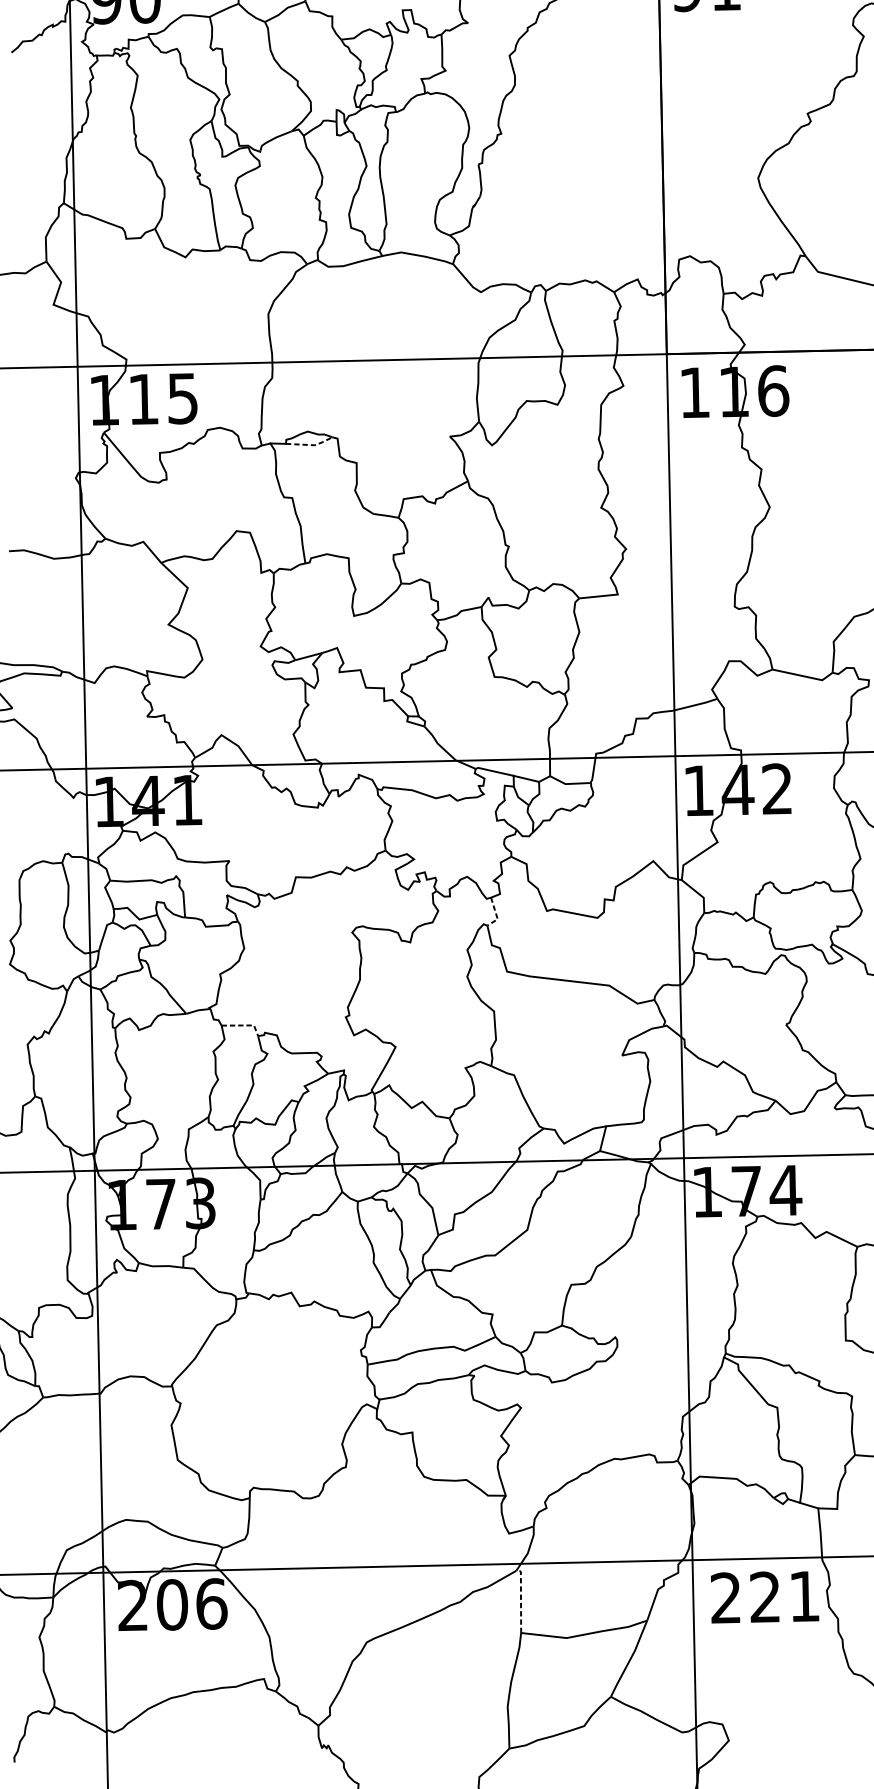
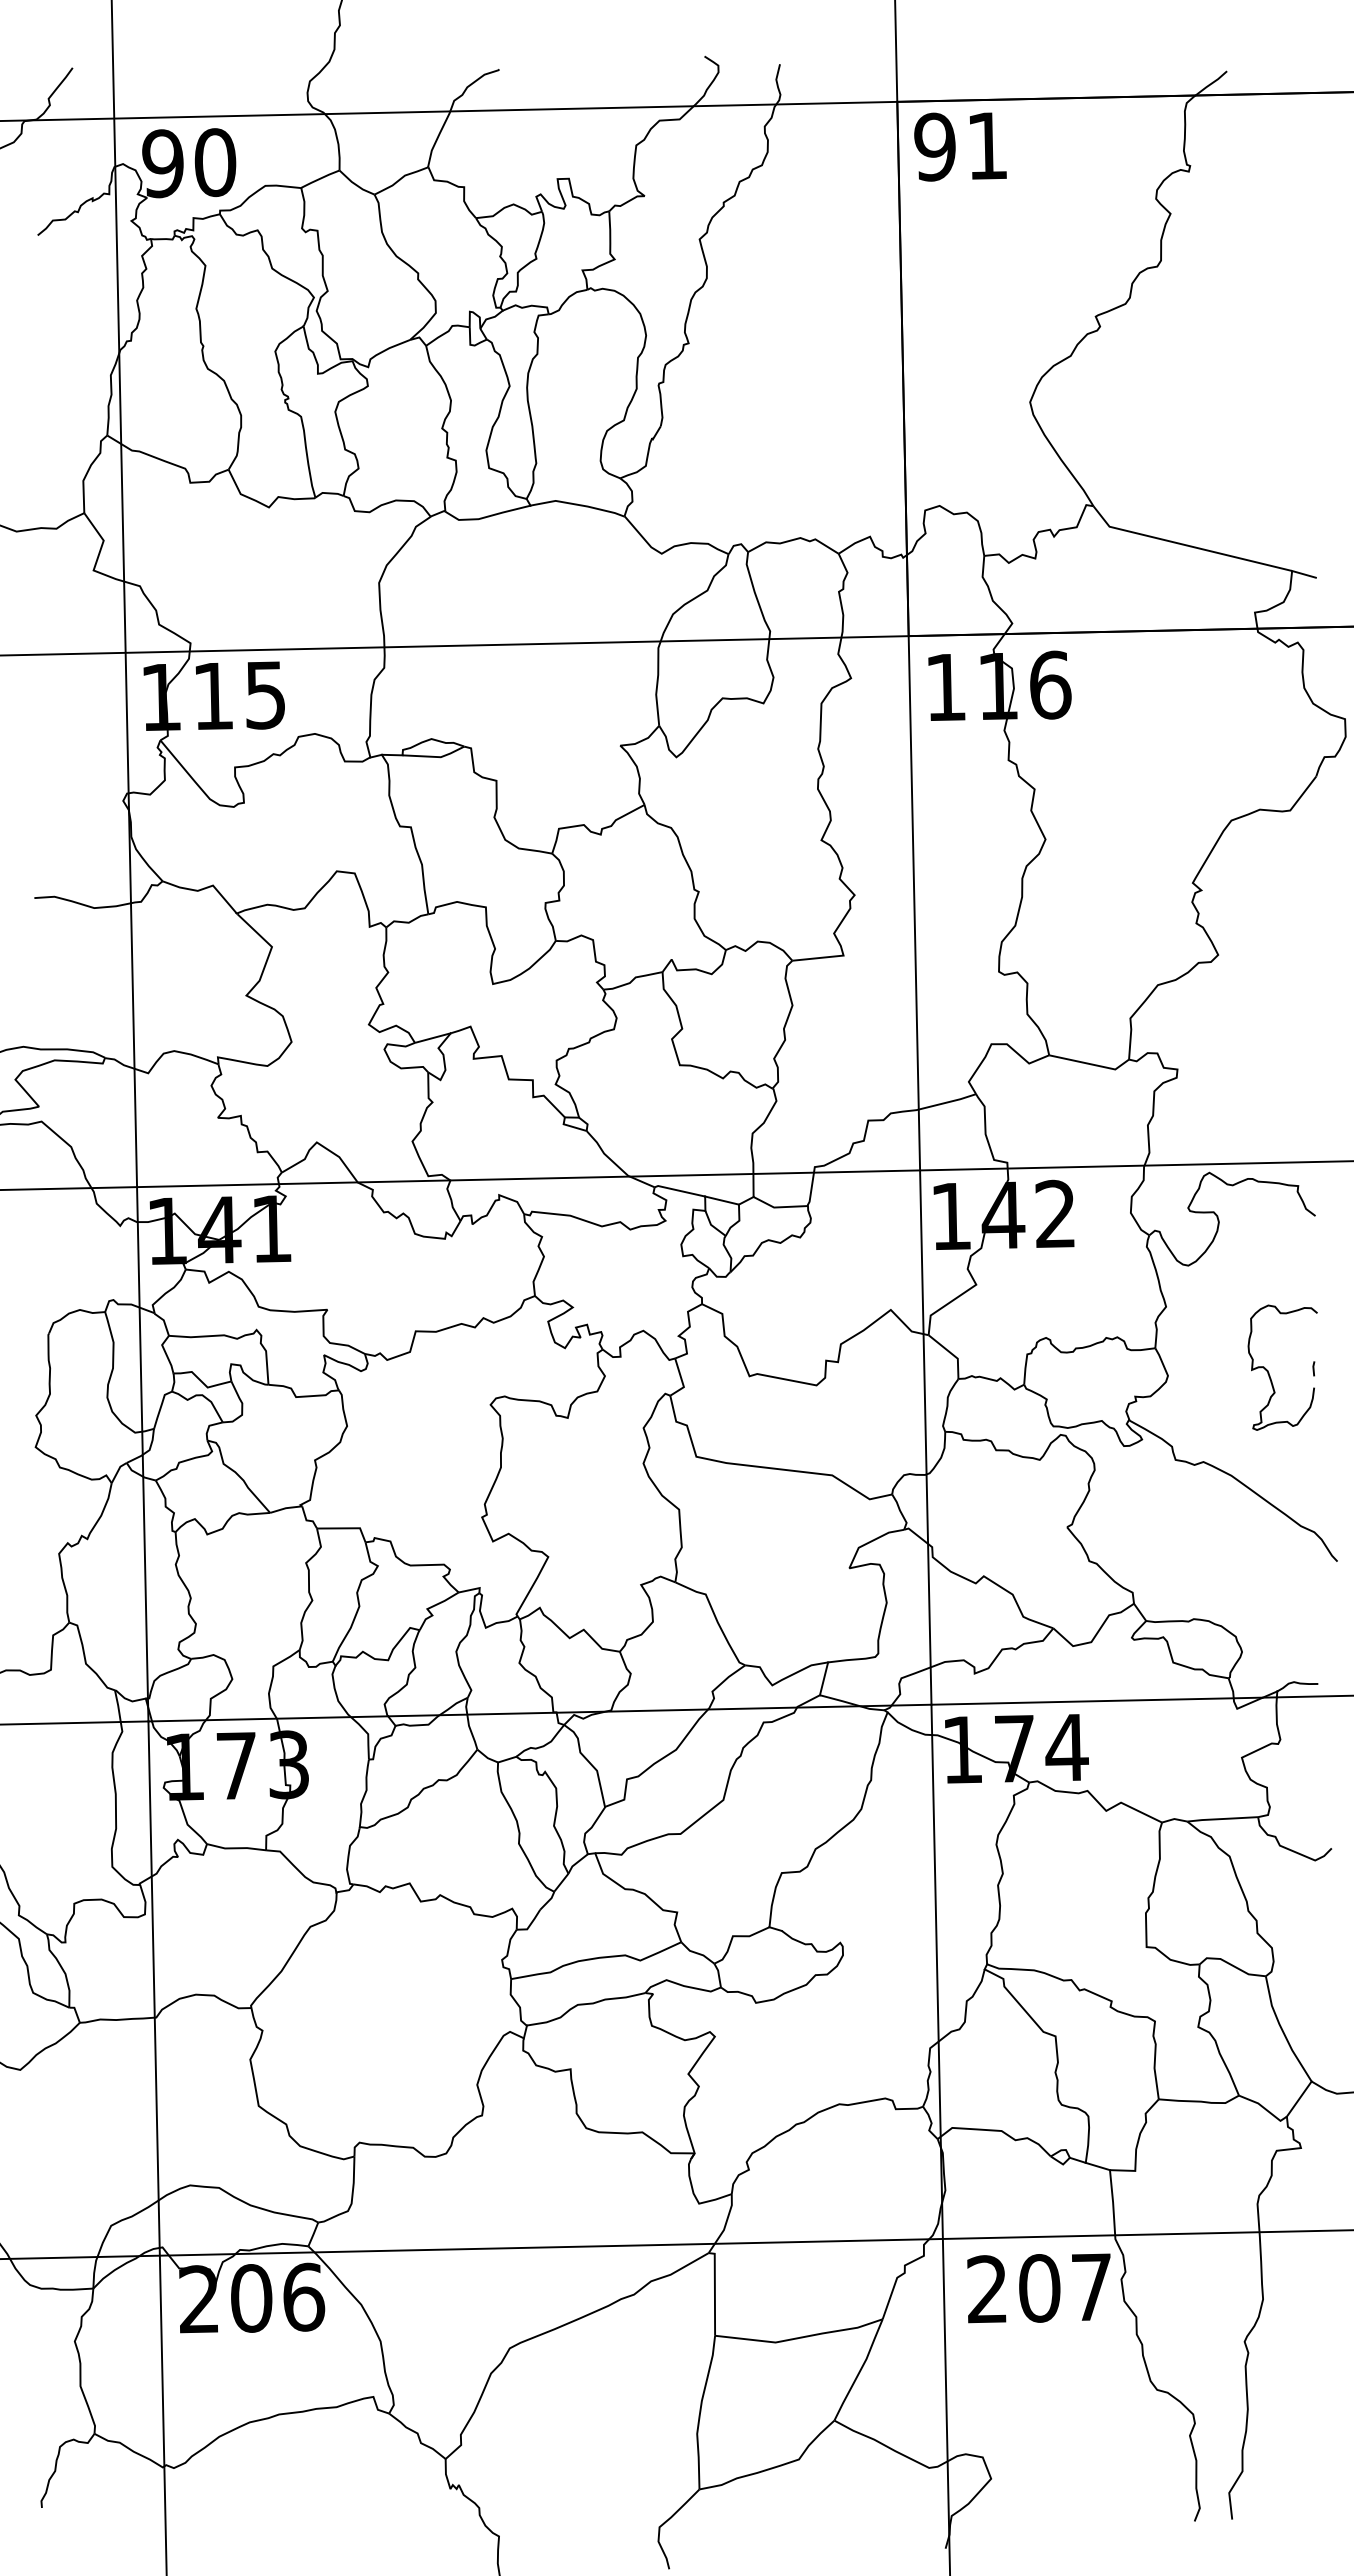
line: (310, 444) -> (435, 756), dashed -> solid
line: (496, 915) -> (682, 1381), dashed -> solid
line: (244, 1025) -> (347, 1528), dashed -> solid
text: (784, 1596) -> (1065, 2287), 221 -> 207
line: (520, 1598) -> (714, 2290), dashed -> solid

